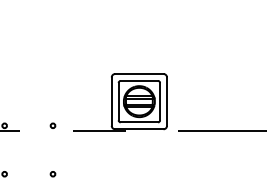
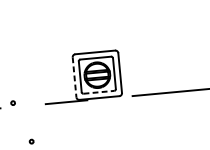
line: (111, 102) -> (74, 78), solid -> dashed
line: (139, 122) -> (99, 92), solid -> dashed
circle: (52, 125) -> (12, 102), moved

